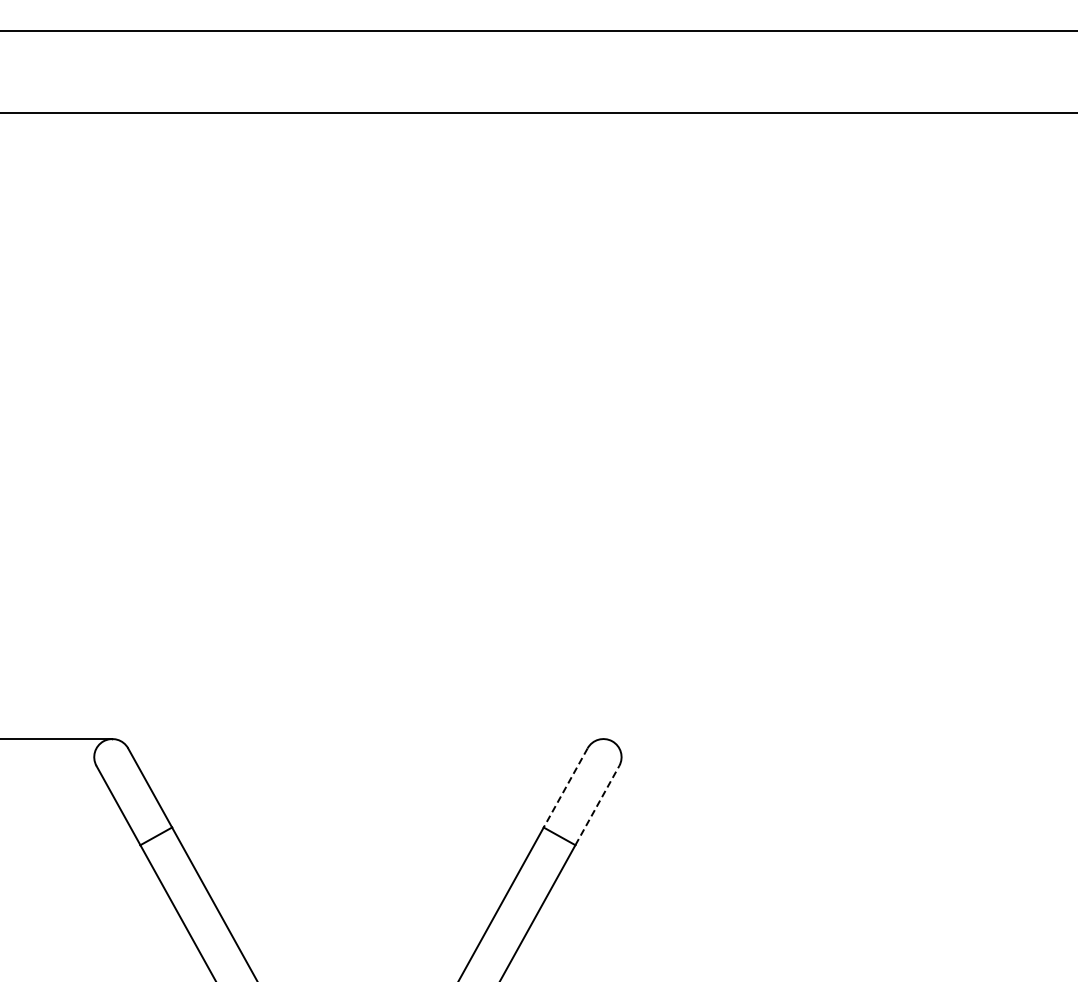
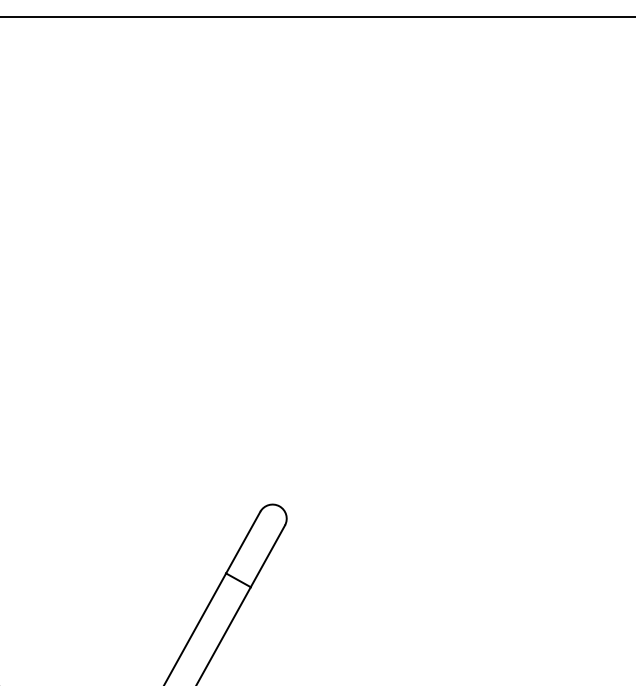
line: (565, 788) -> (243, 543), dashed -> solid
line: (597, 805) -> (267, 556), dashed -> solid

